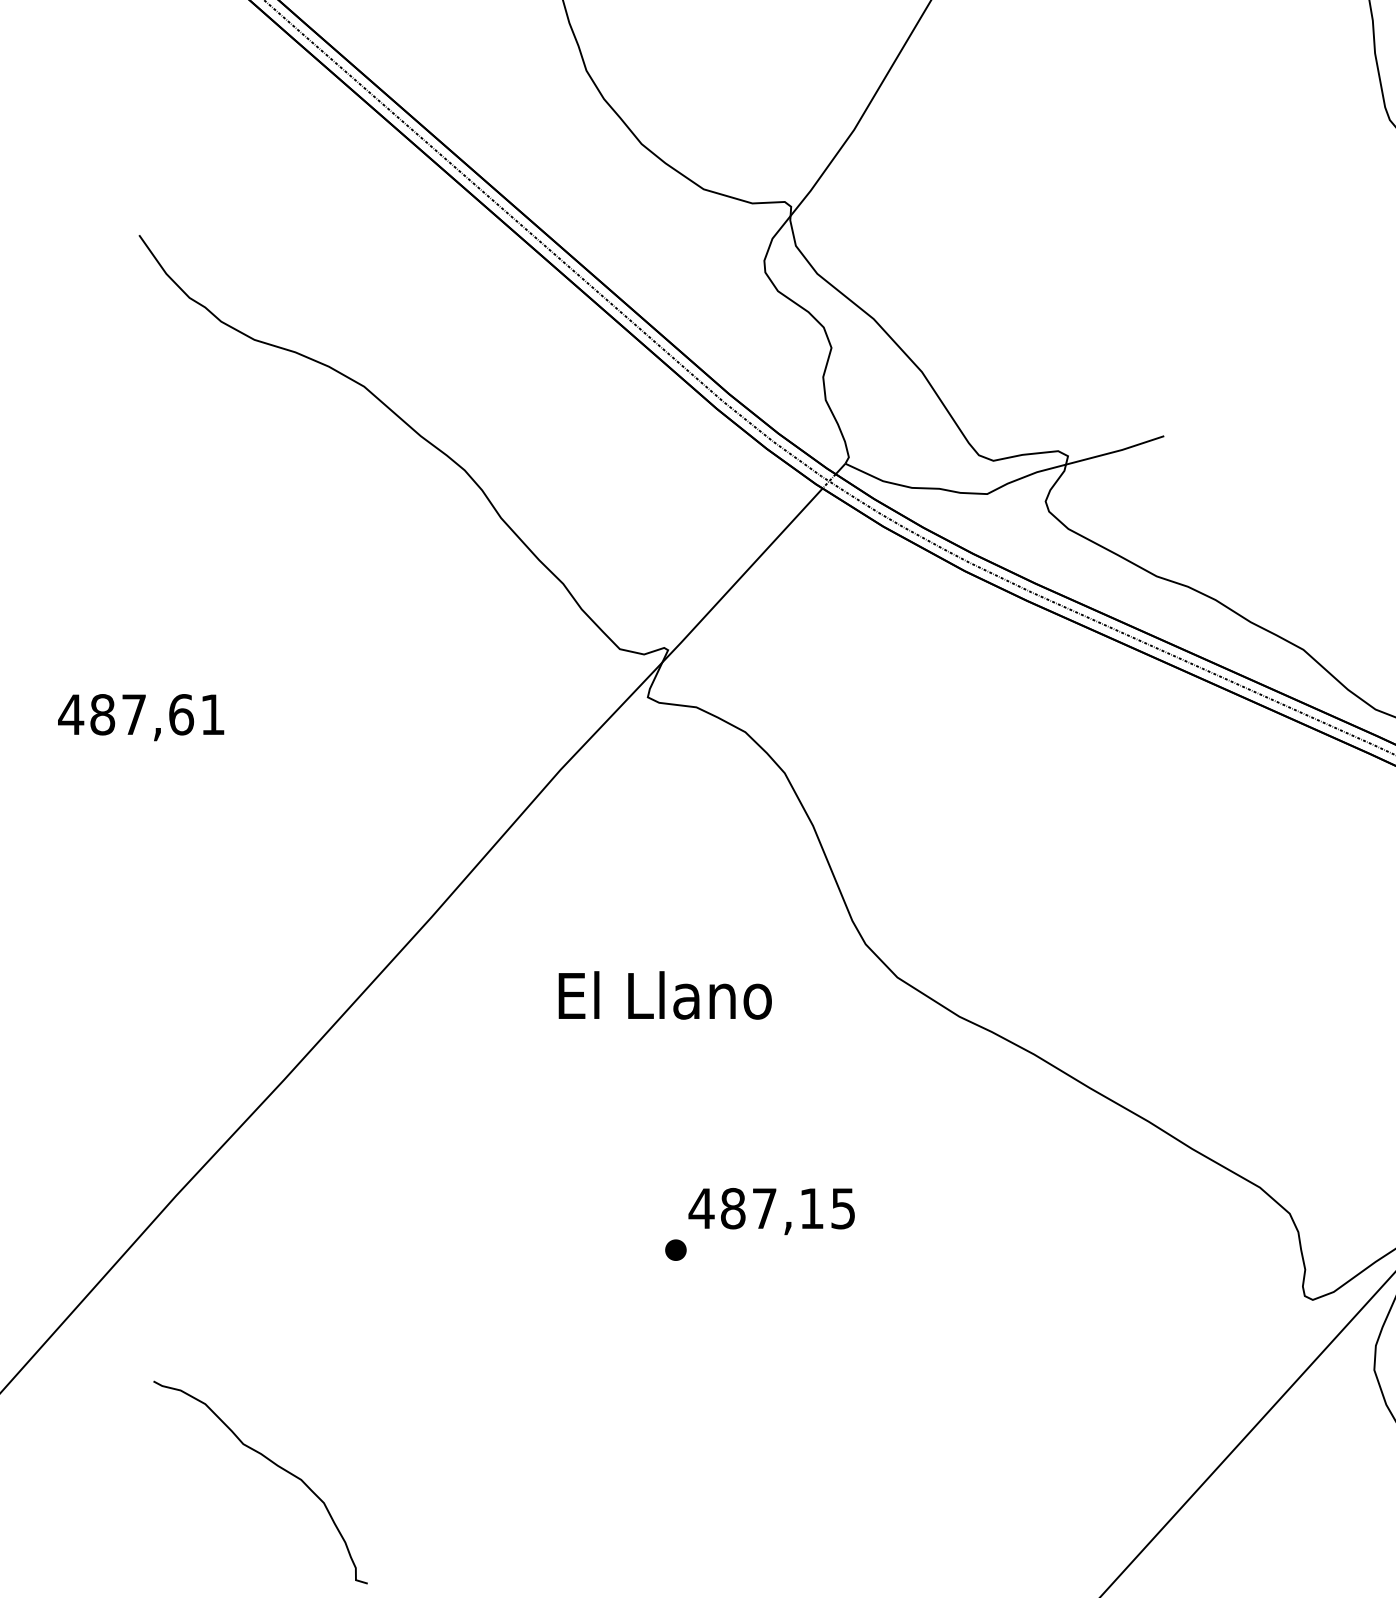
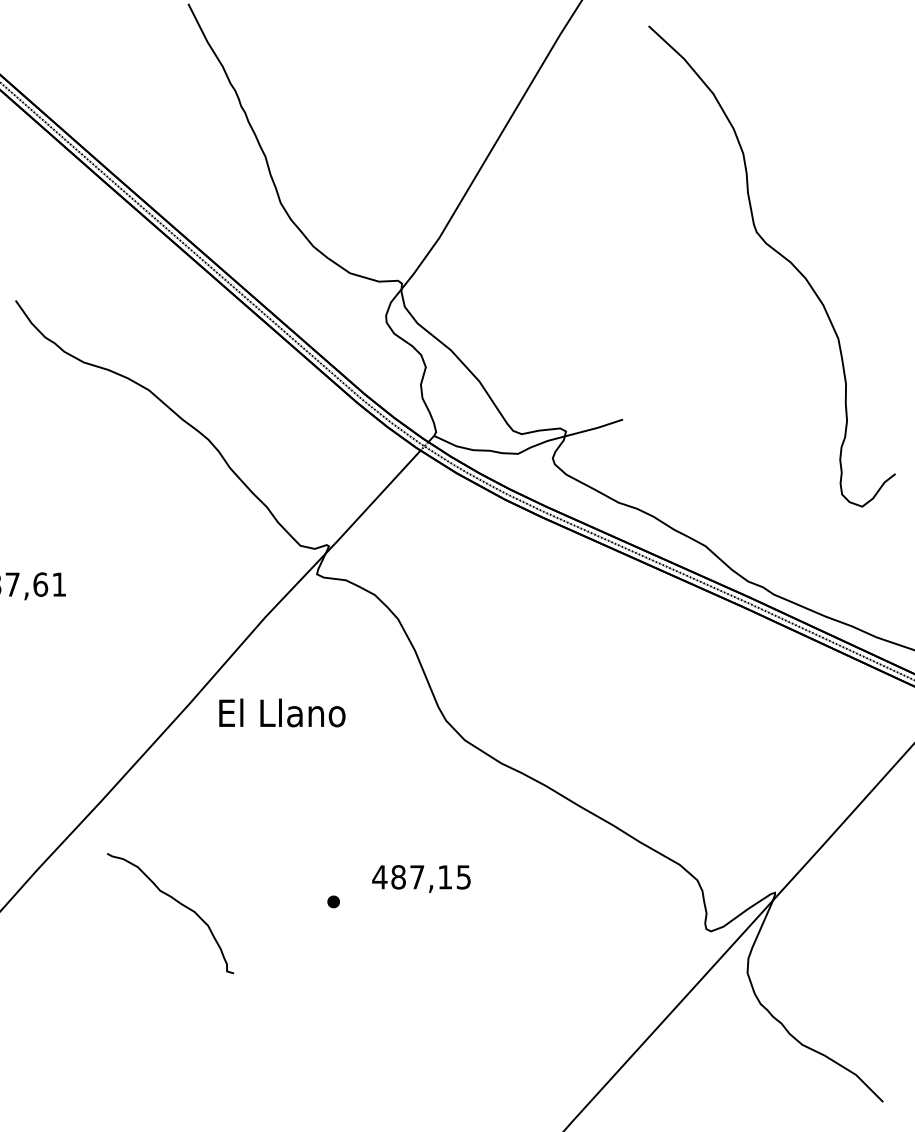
text: (665, 994) -> (282, 712), moved
text: (771, 1210) -> (421, 878), moved
part: (273, 1465) -> (178, 903), moved

